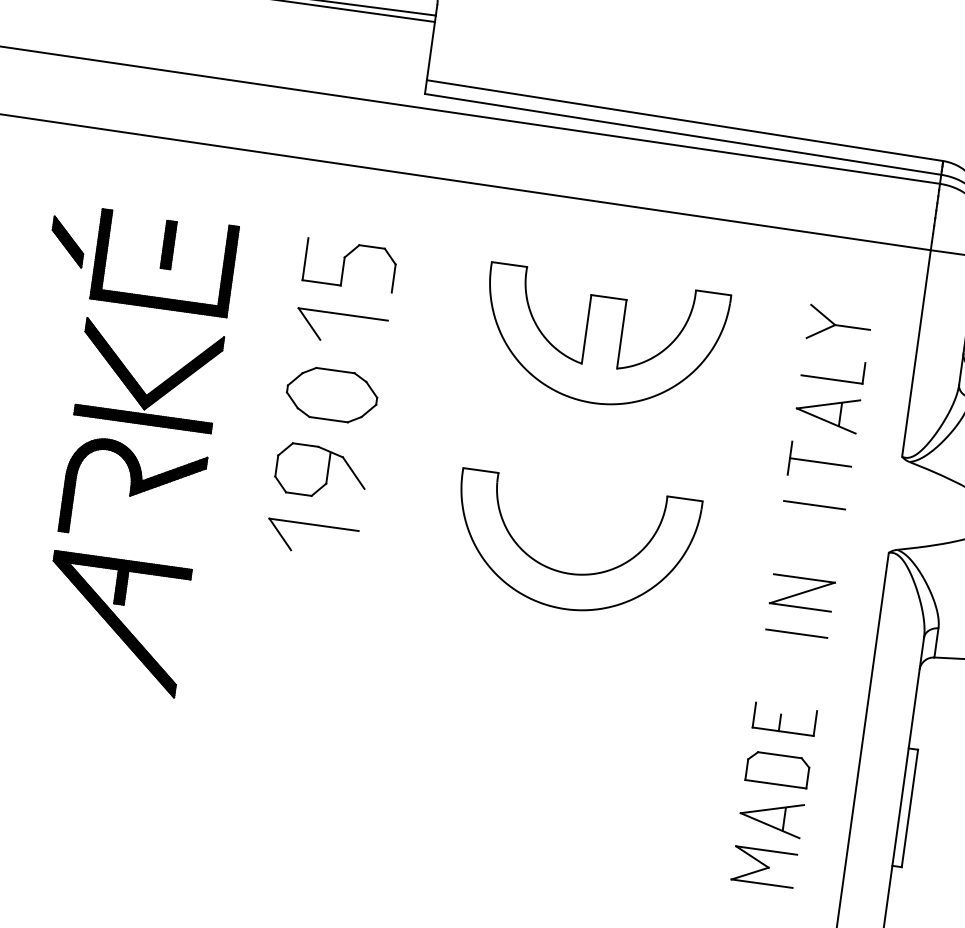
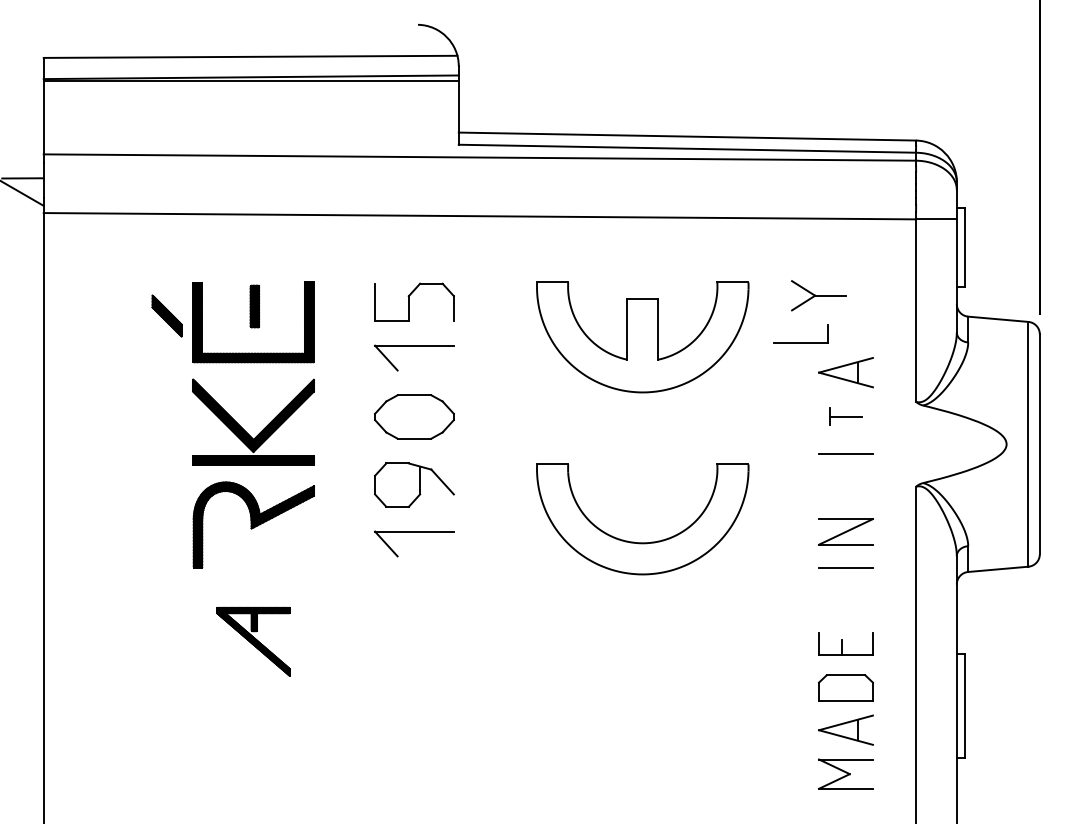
part: (838, 325) -> (818, 295), moved
part: (831, 378) -> (800, 342), moved
part: (819, 462) -> (845, 416), size x0.6
part: (114, 623) -> (253, 641), size x0.6

